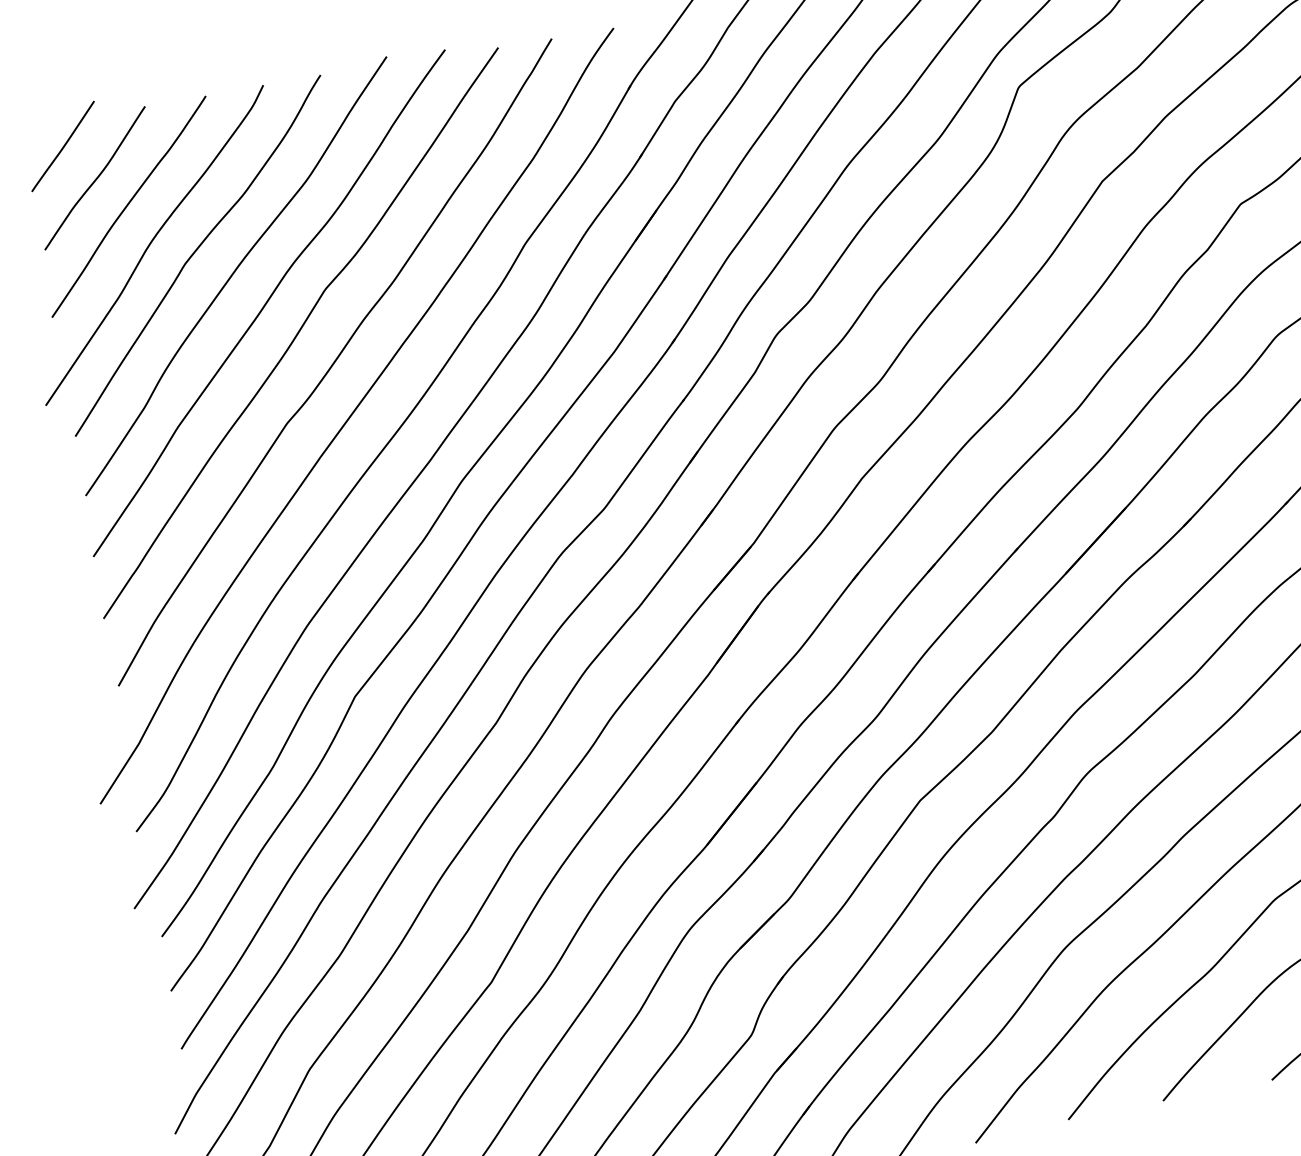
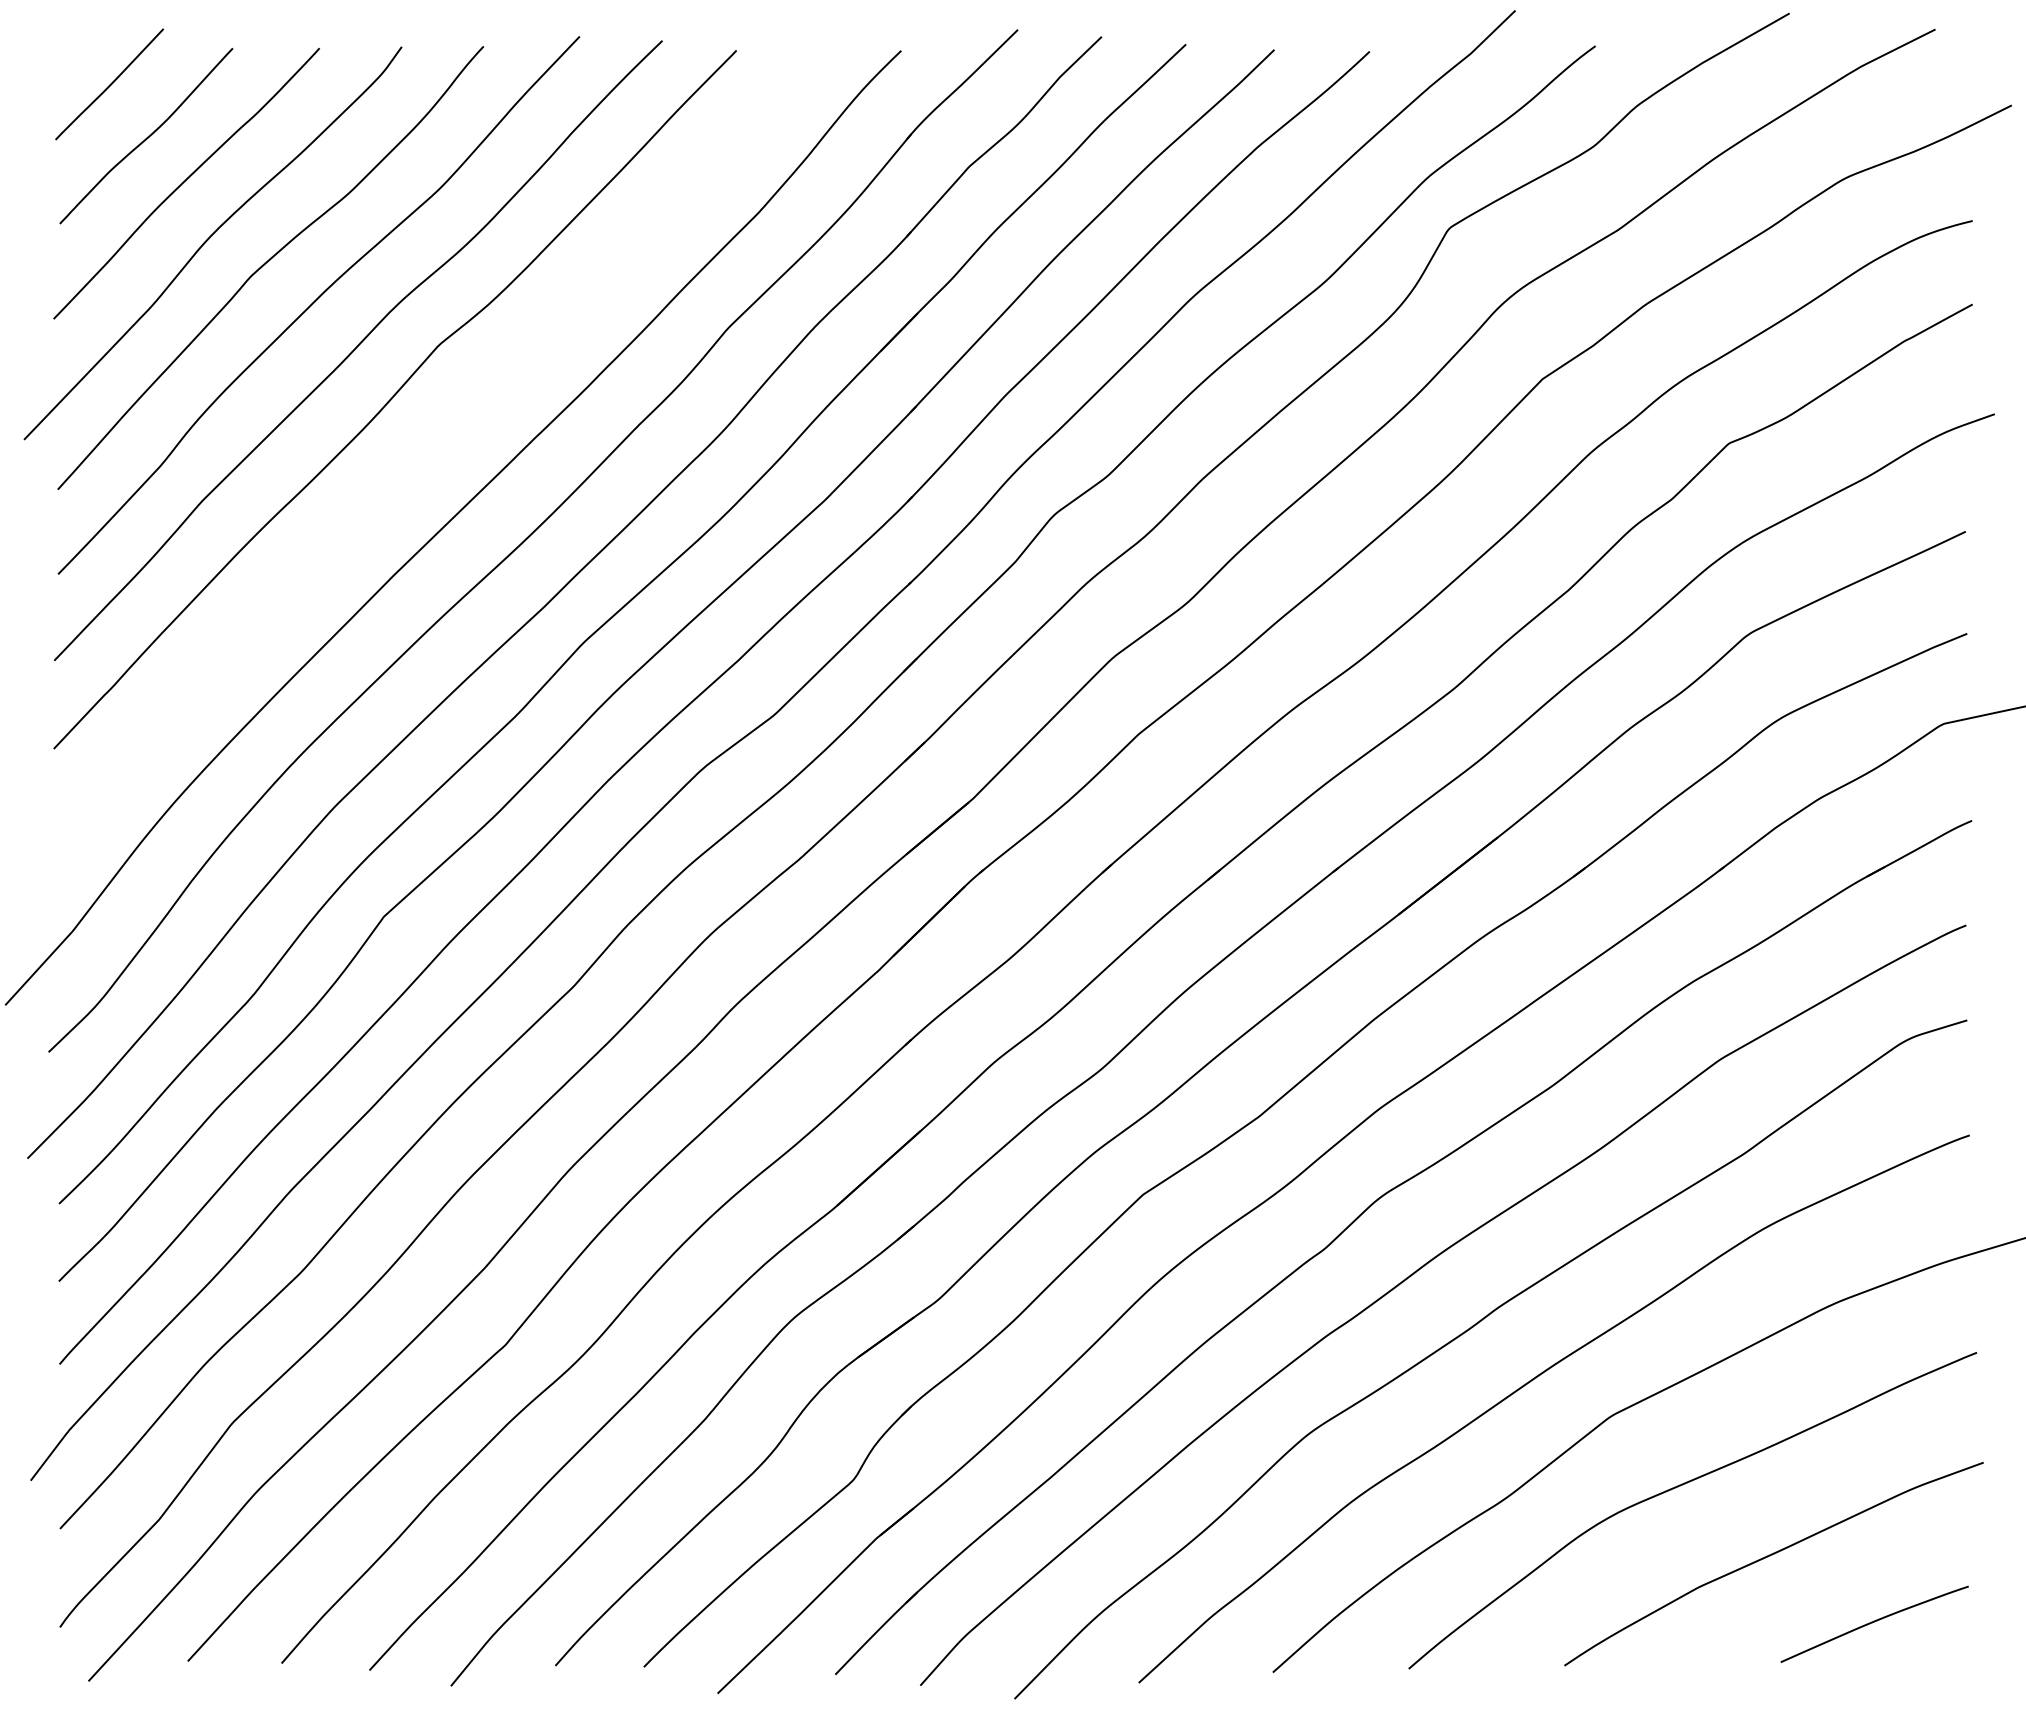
curve: (335, 362) -> (435, 448), removed

